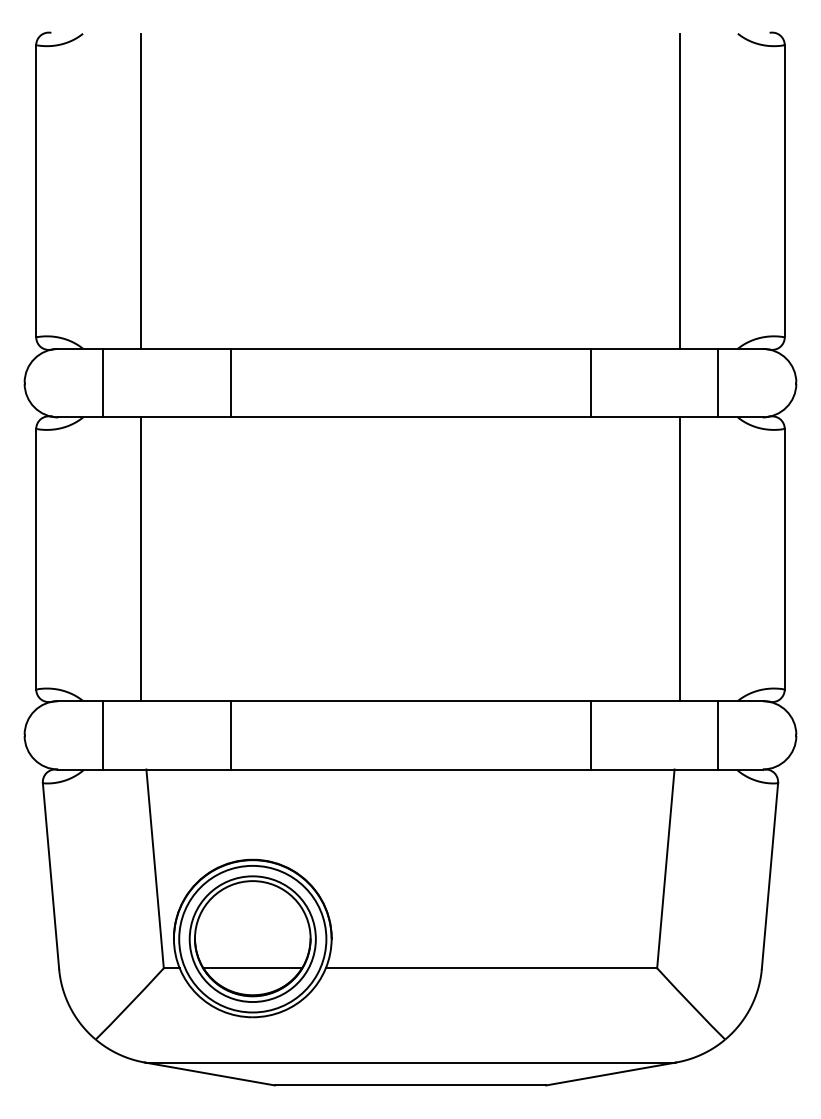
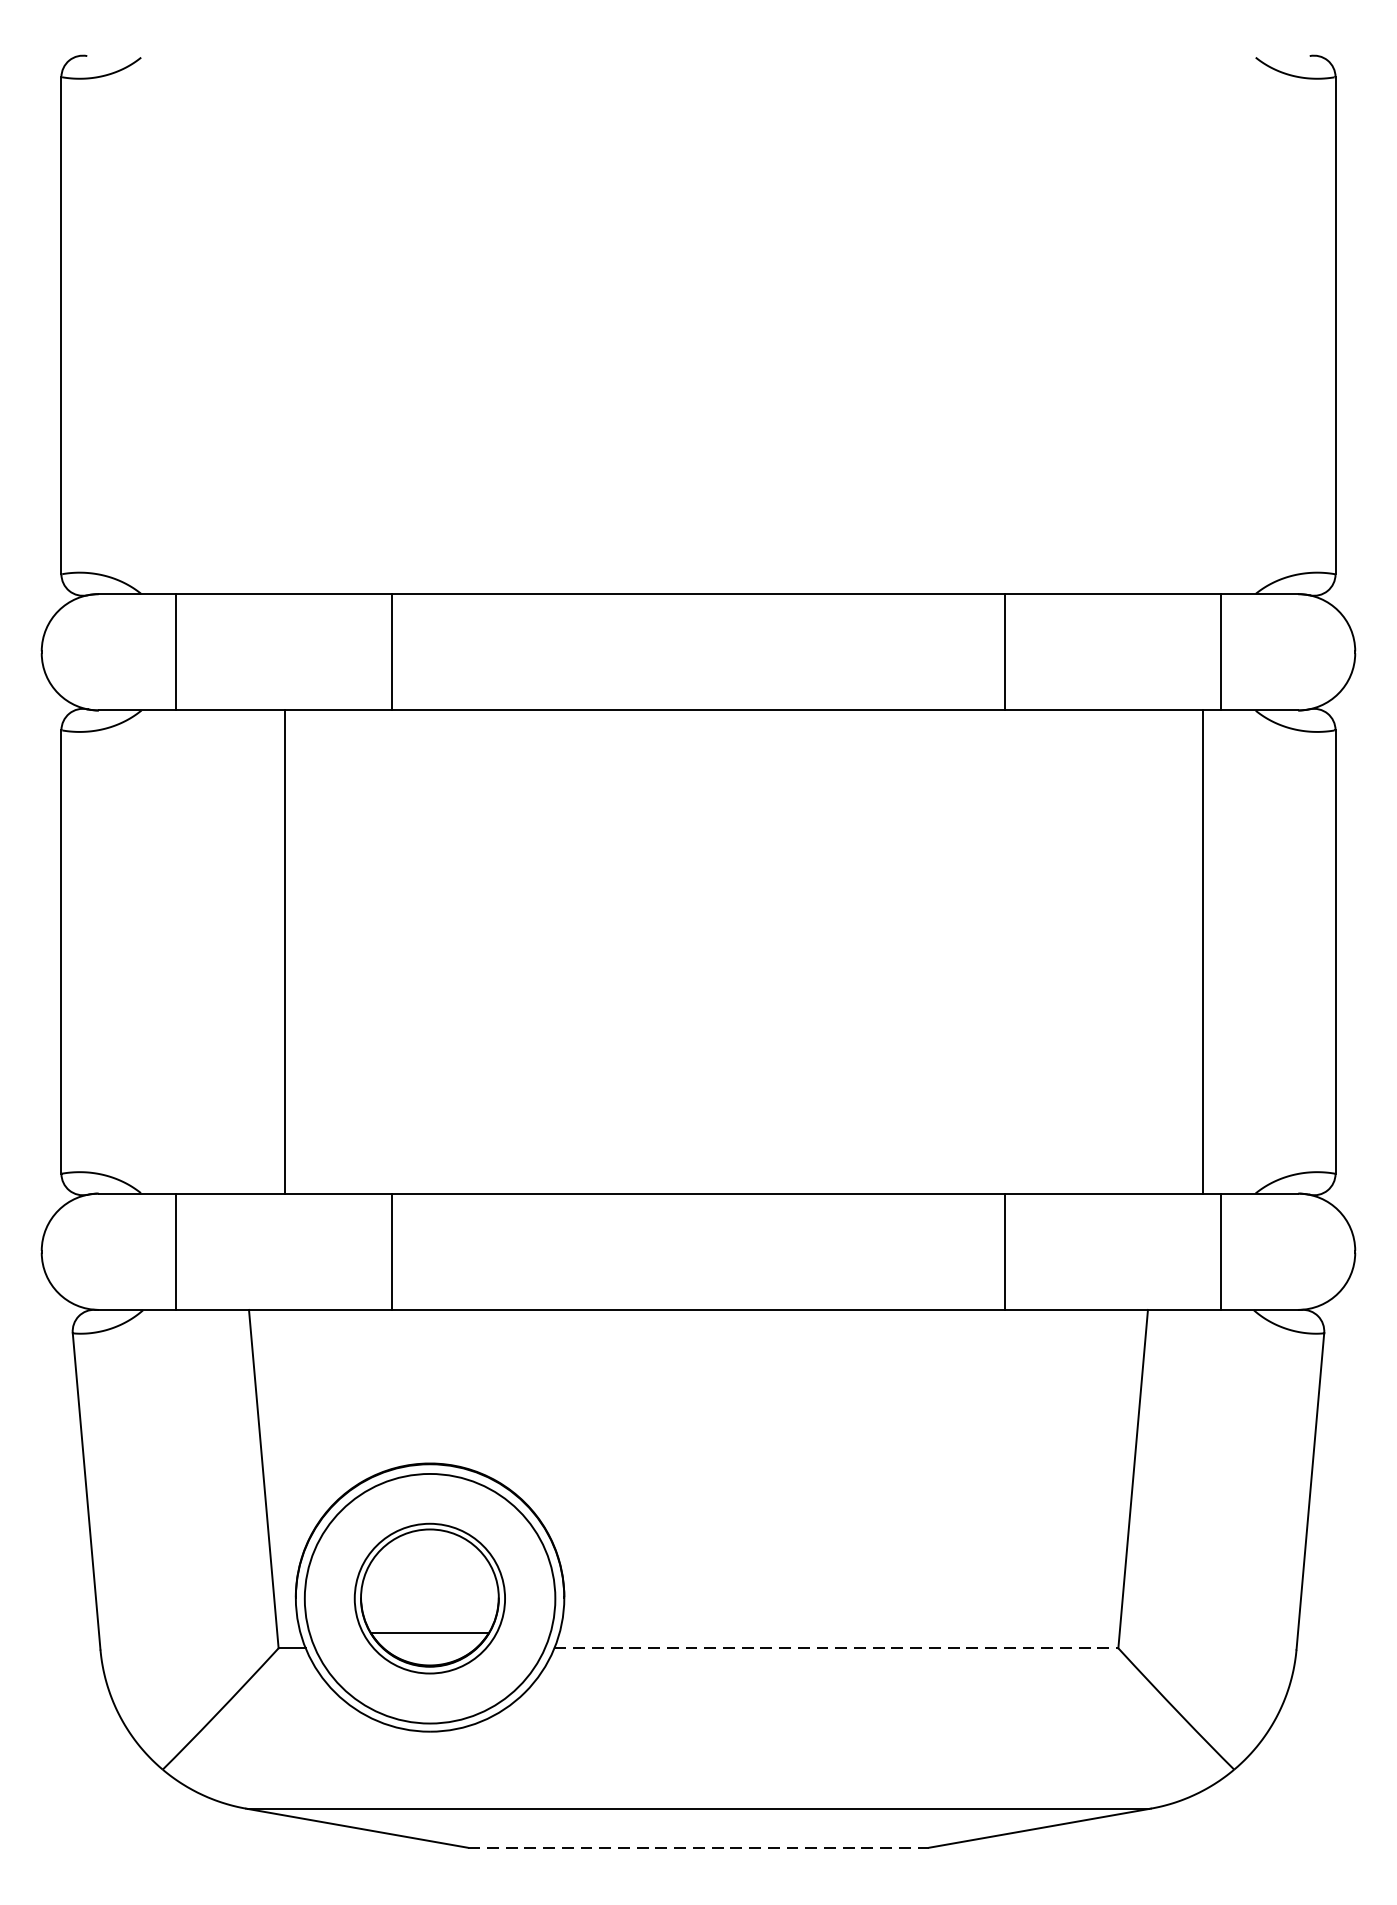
line: (141, 190) -> (240, 324), removed
line: (679, 190) -> (1156, 324), removed
line: (141, 559) -> (284, 952), moved
line: (679, 559) -> (1202, 952), moved
part: (252, 938) -> (429, 1597), size x0.7
line: (491, 968) -> (836, 1648), solid -> dashed
line: (410, 1085) -> (698, 1847), solid -> dashed

